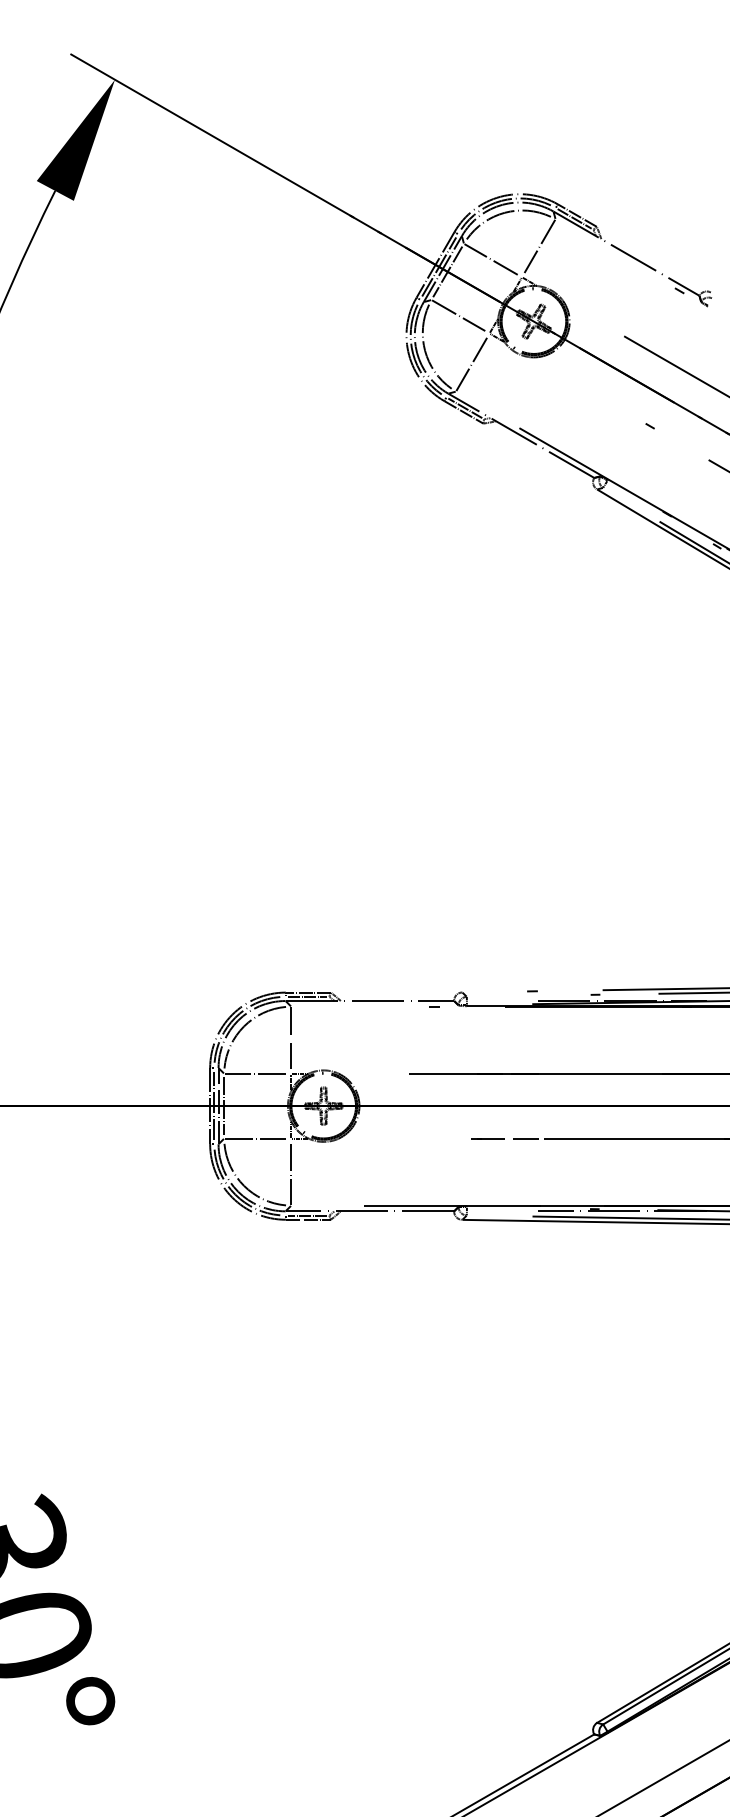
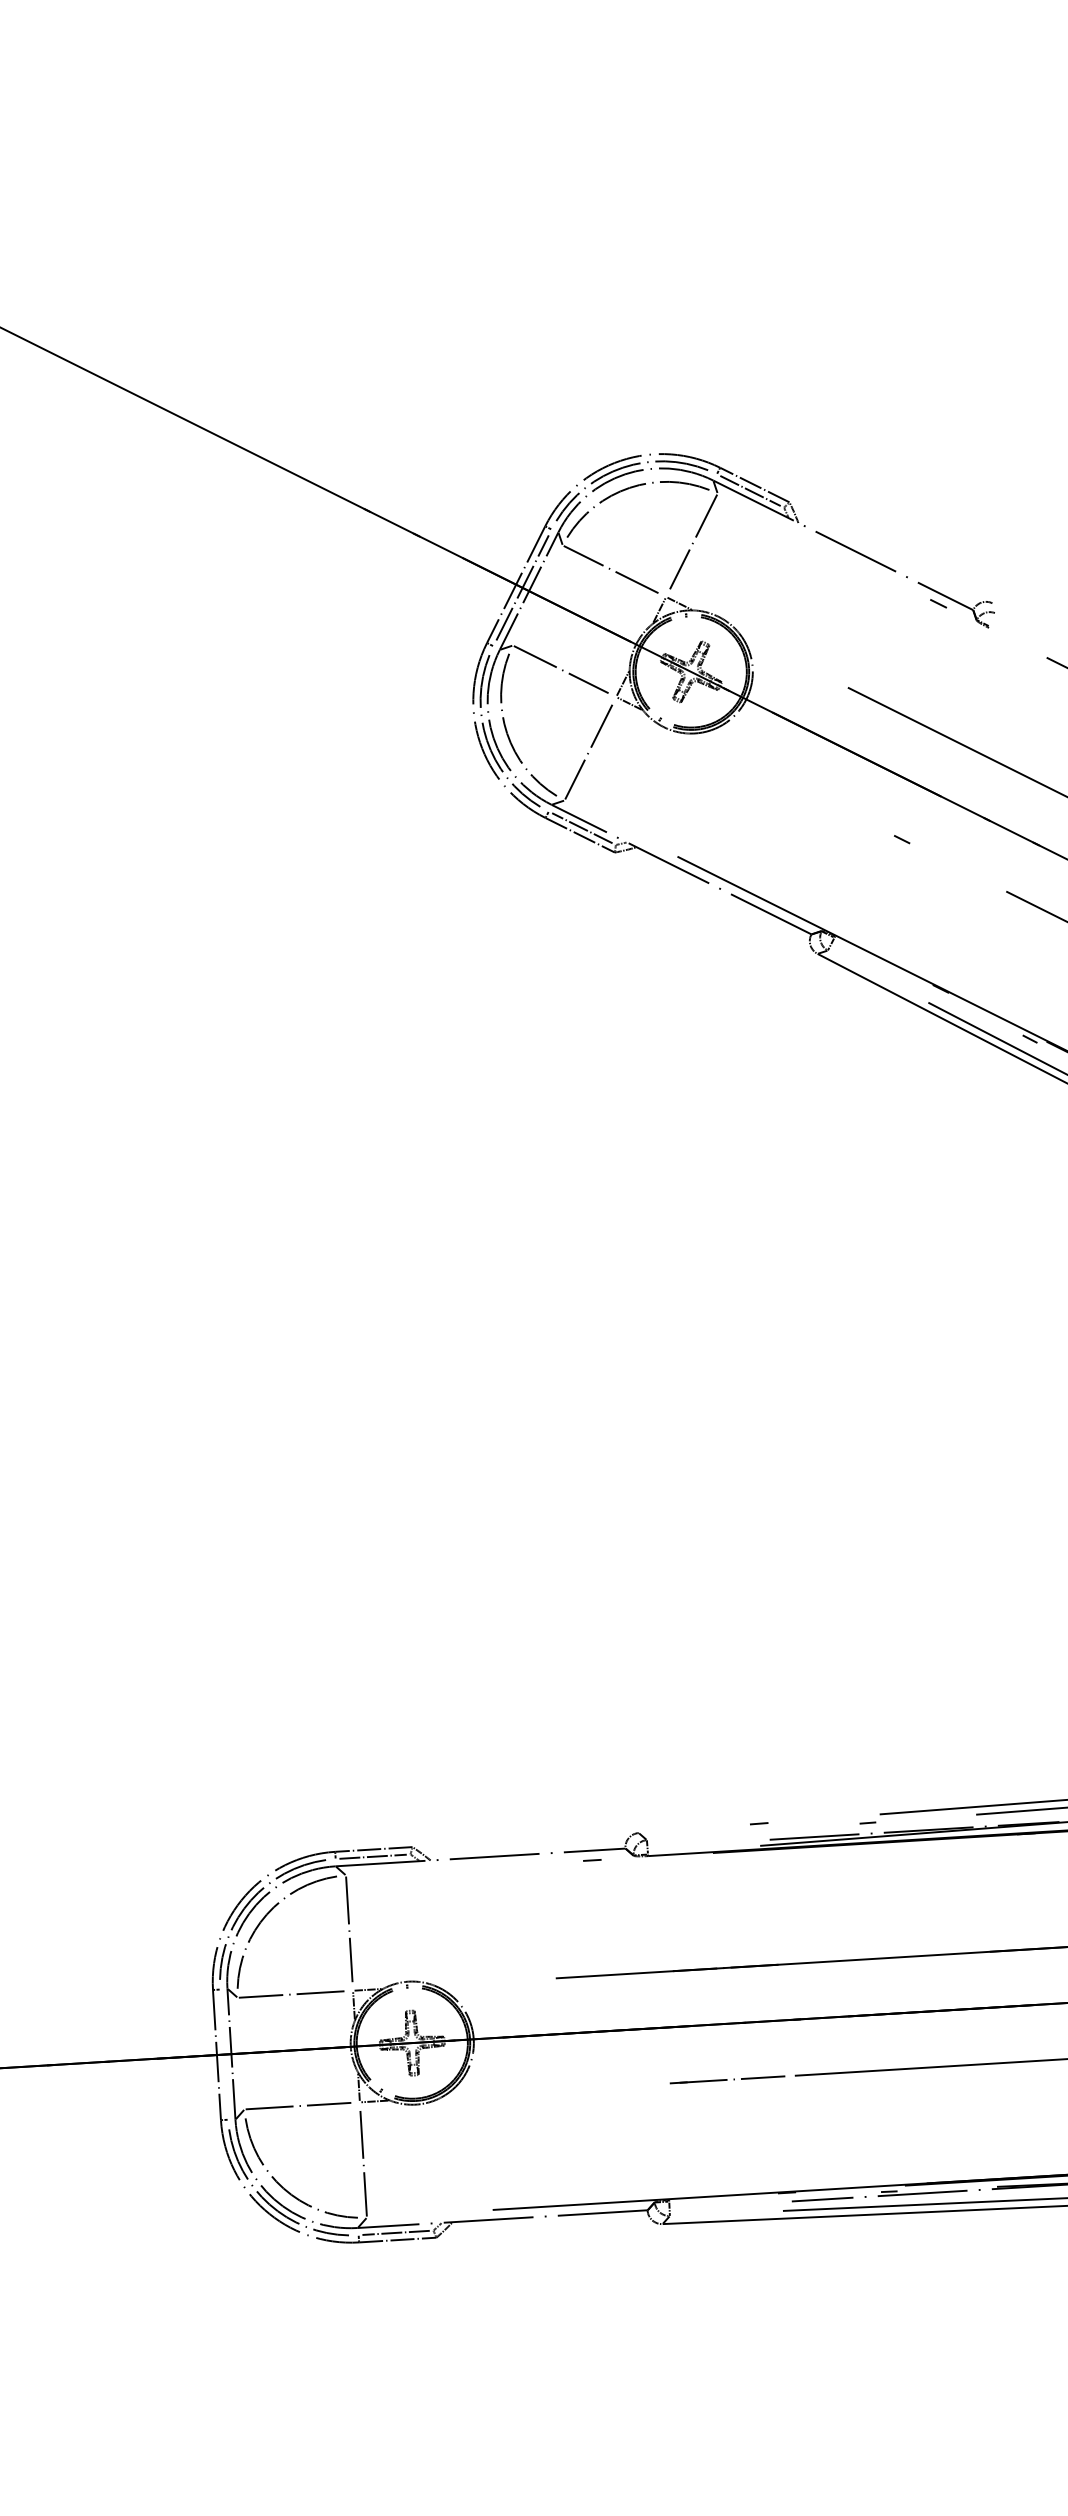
line: (447, 271) -> (537, 594), removed
line: (224, 1105) -> (241, 2052), removed
line: (214, 1106) -> (224, 2055), removed

